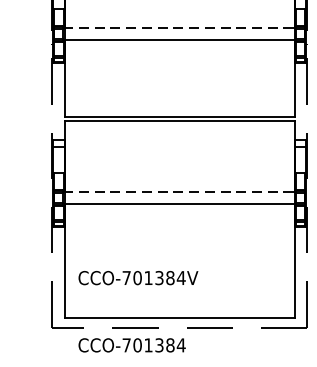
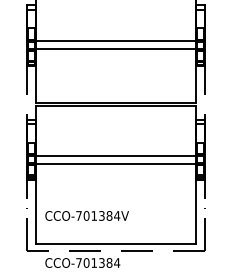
line: (178, 28) -> (115, 41), dashed -> solid
line: (178, 191) -> (115, 155), dashed -> solid

